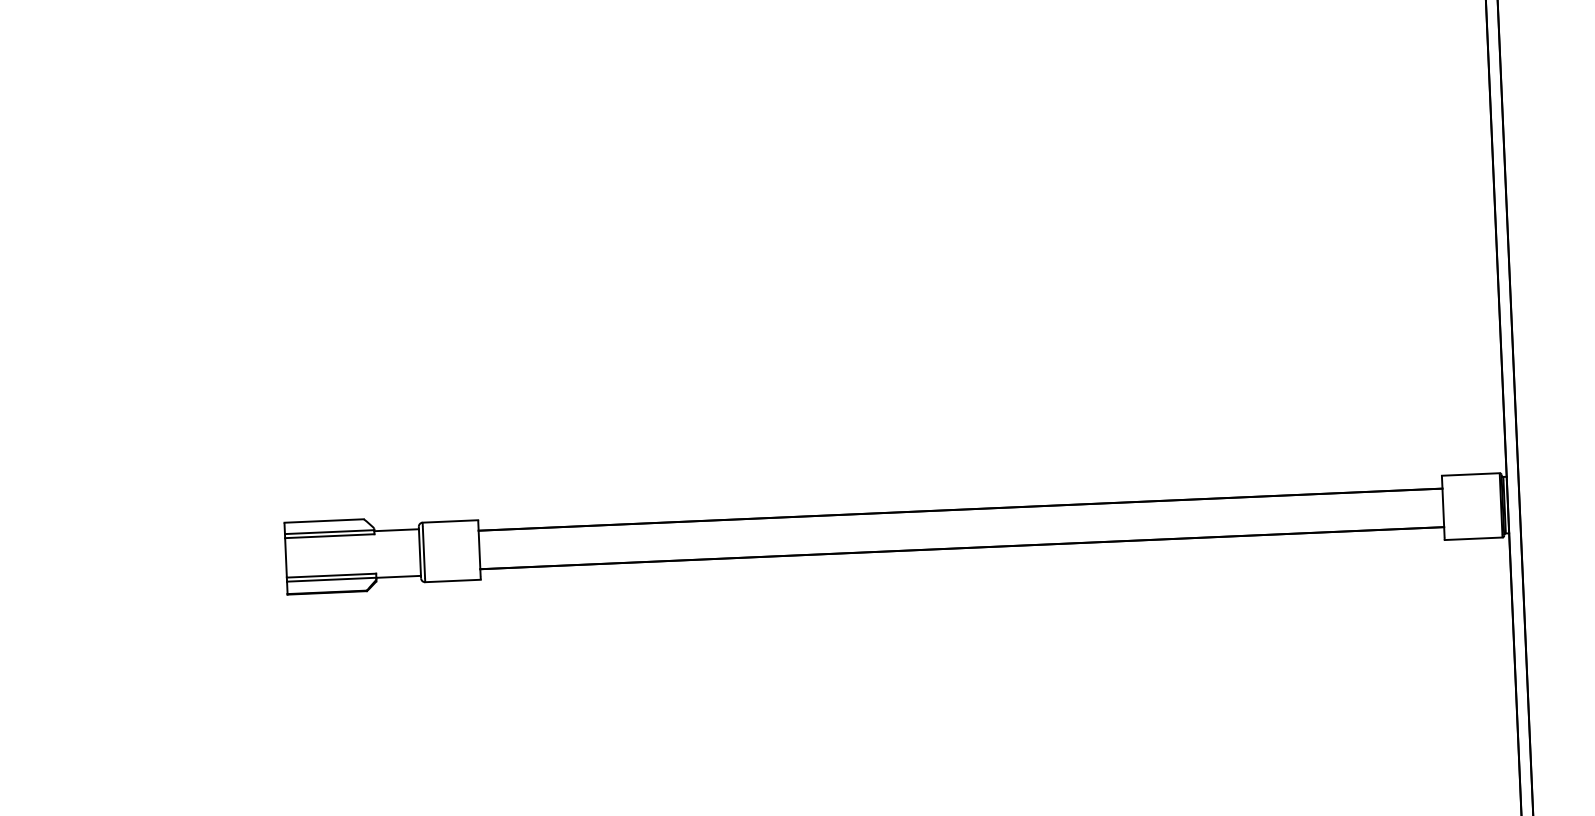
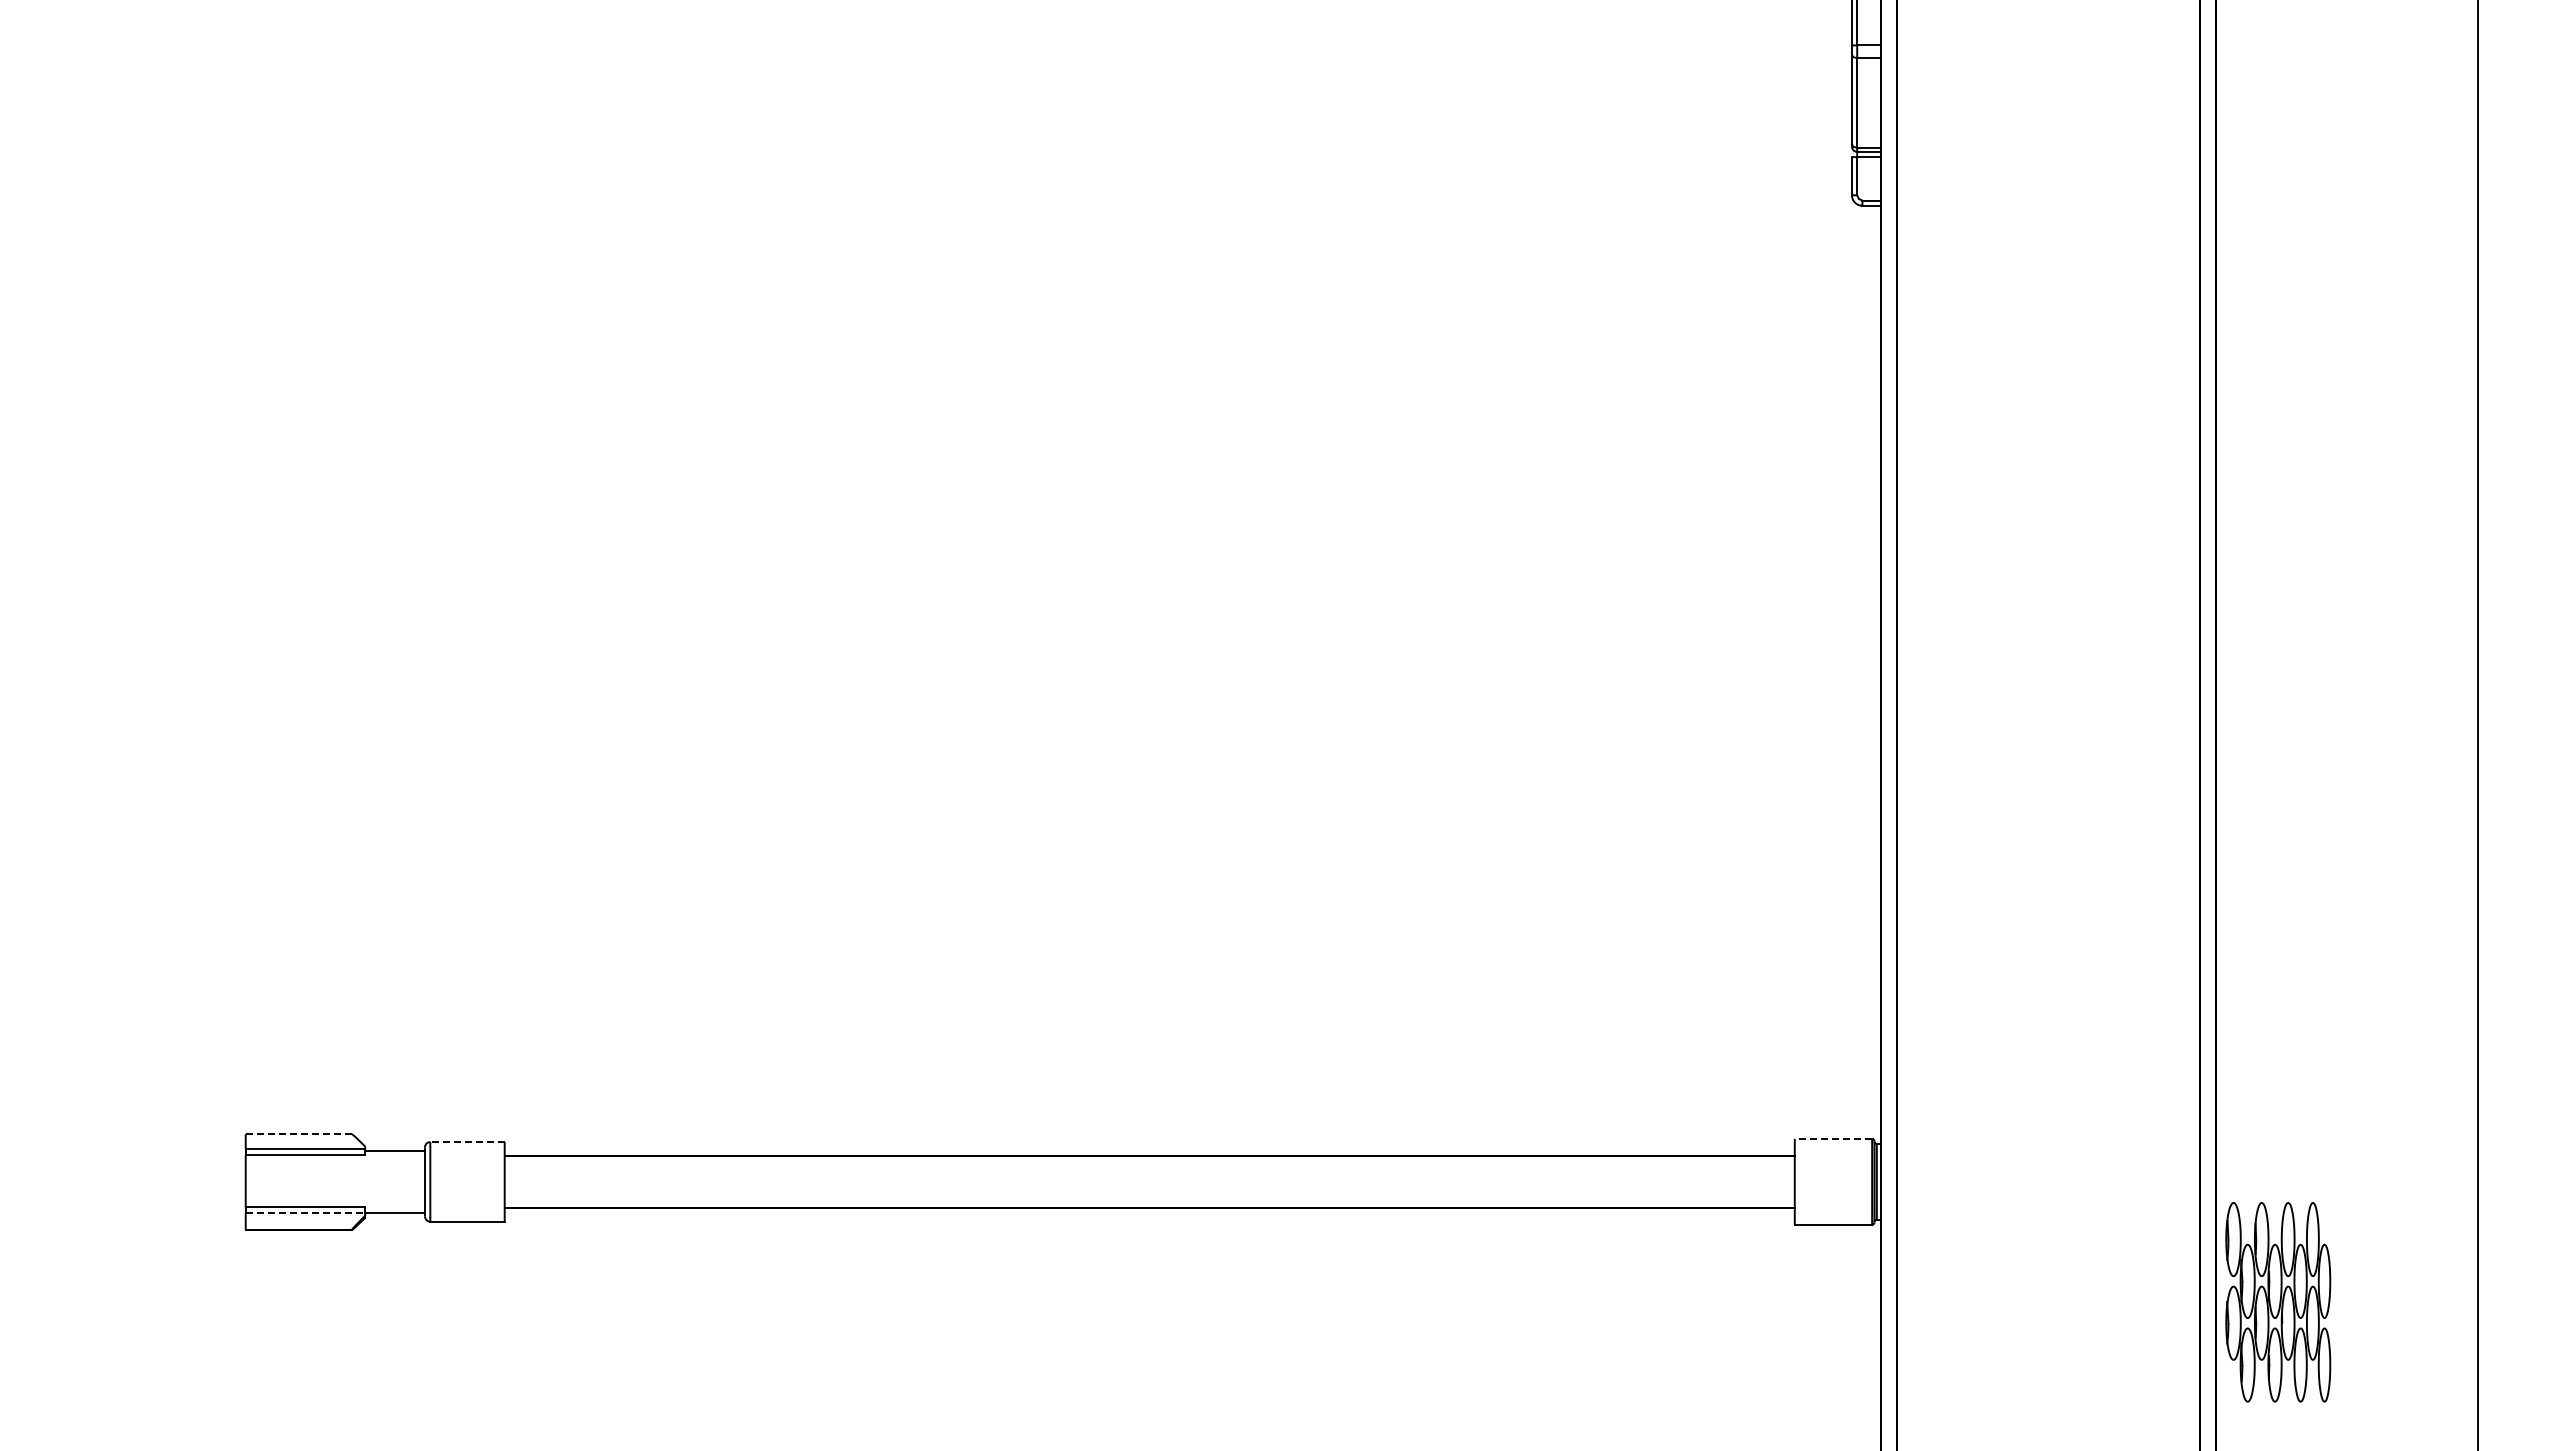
line: (1470, 474) -> (1833, 1138), solid -> dashed
line: (323, 521) -> (298, 1134), solid -> dashed
line: (450, 521) -> (467, 1142), solid -> dashed
line: (331, 579) -> (305, 1212), solid -> dashed

